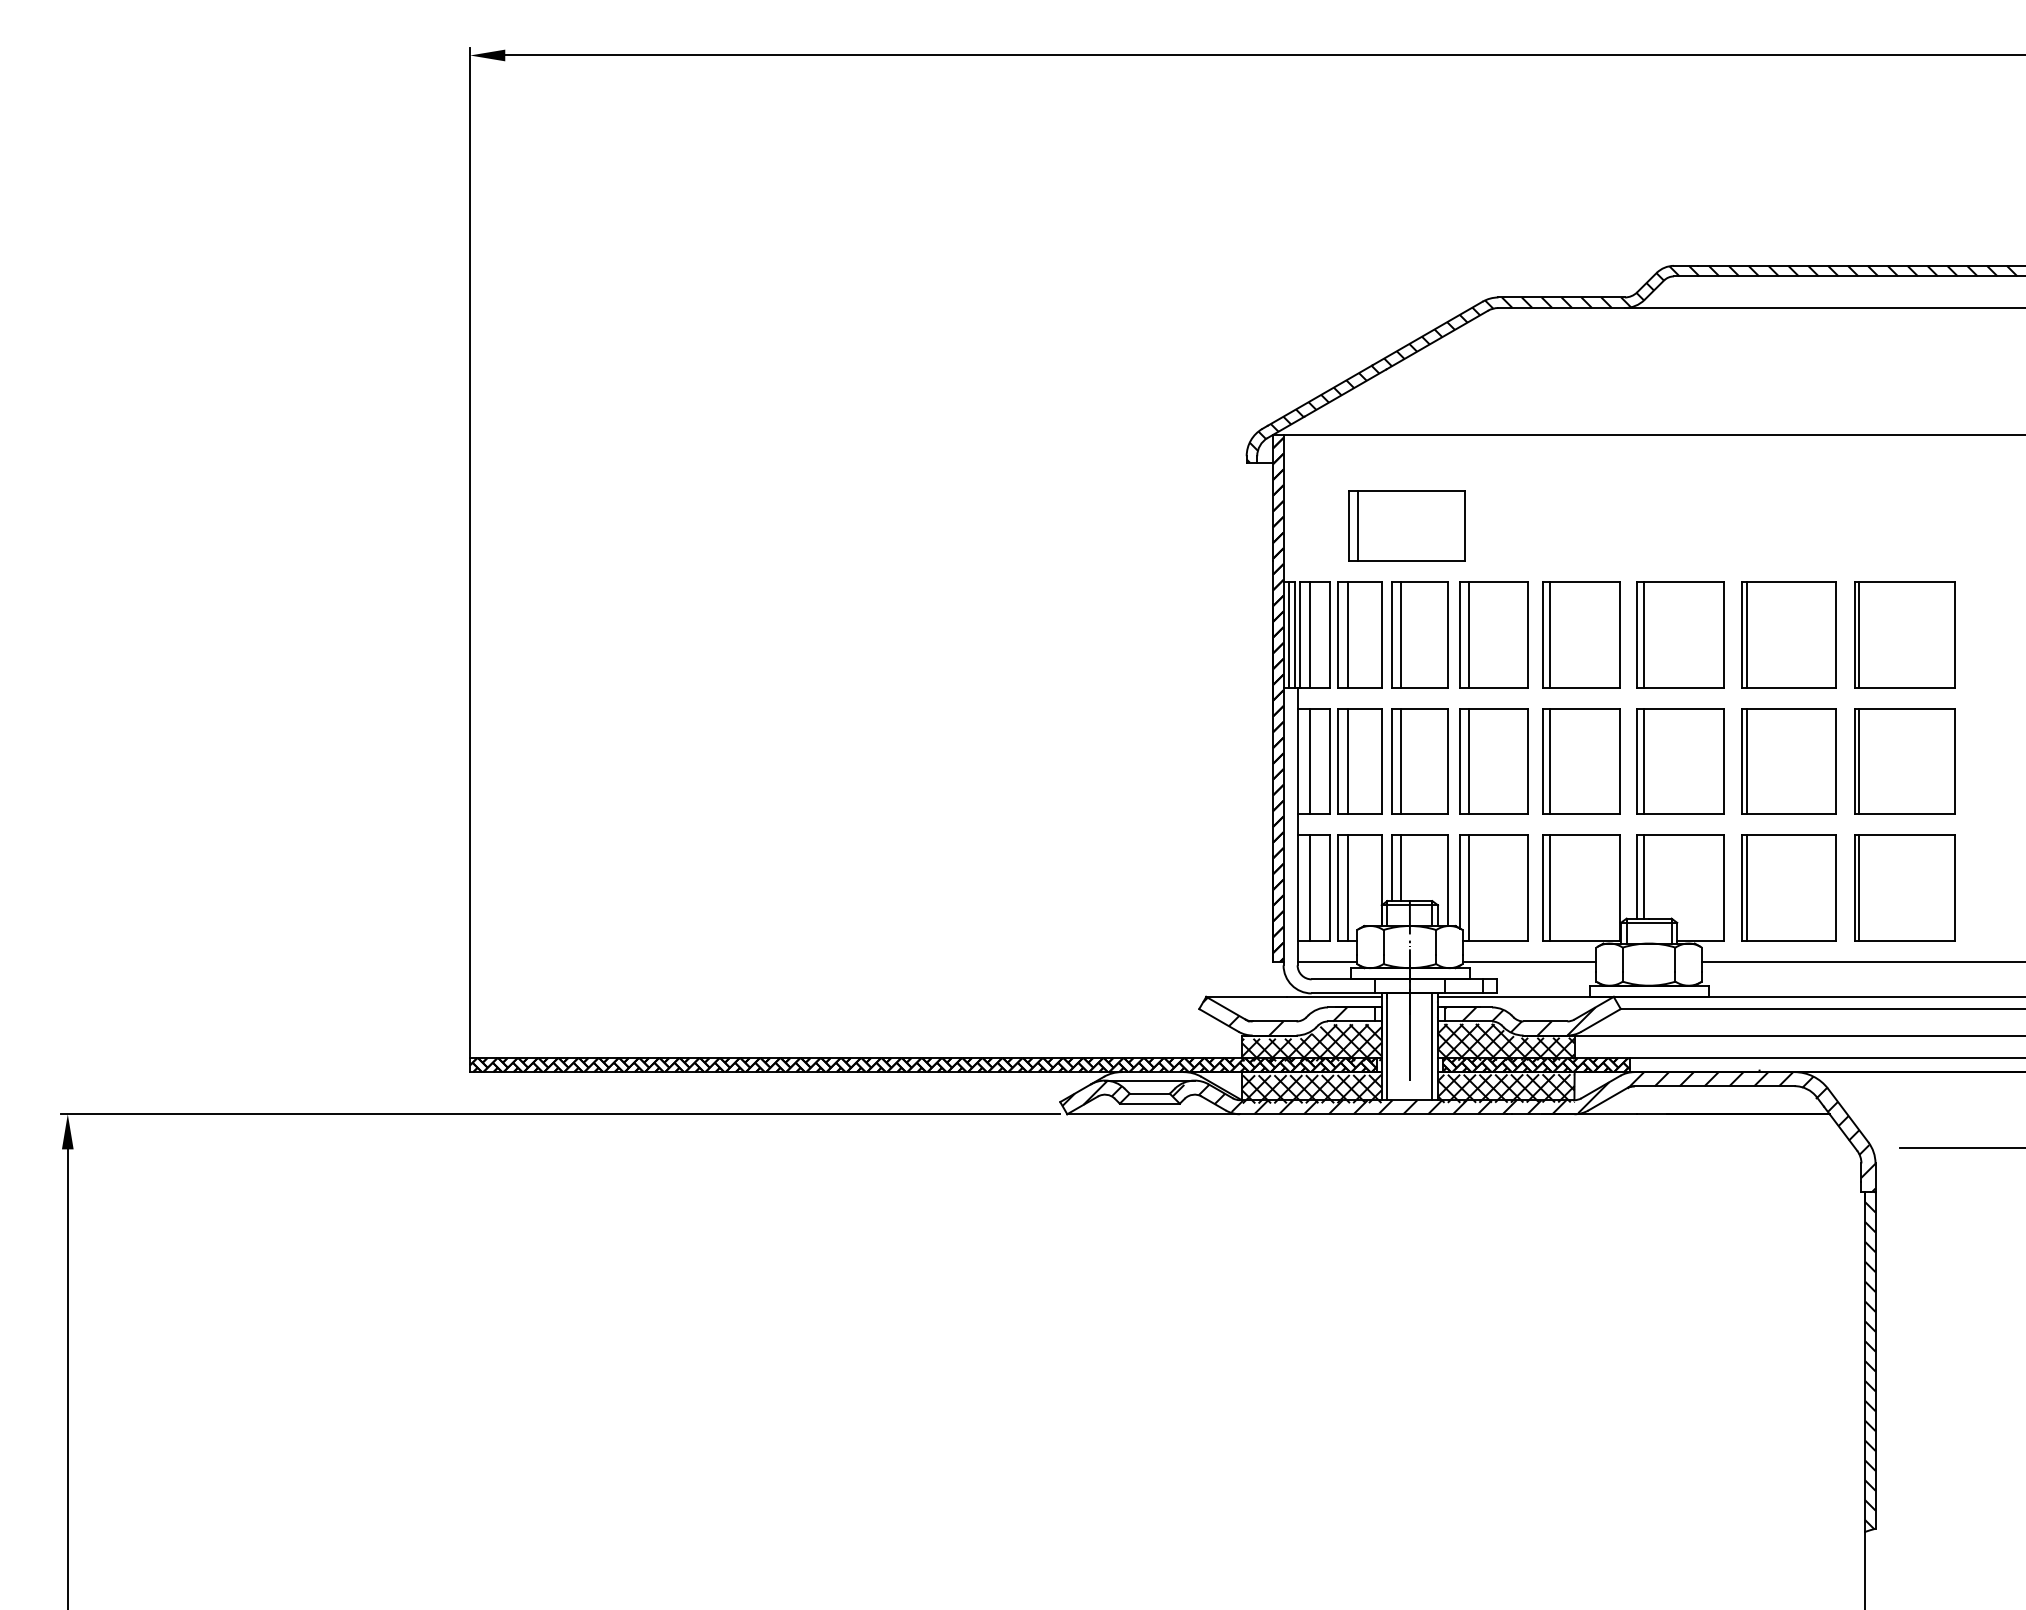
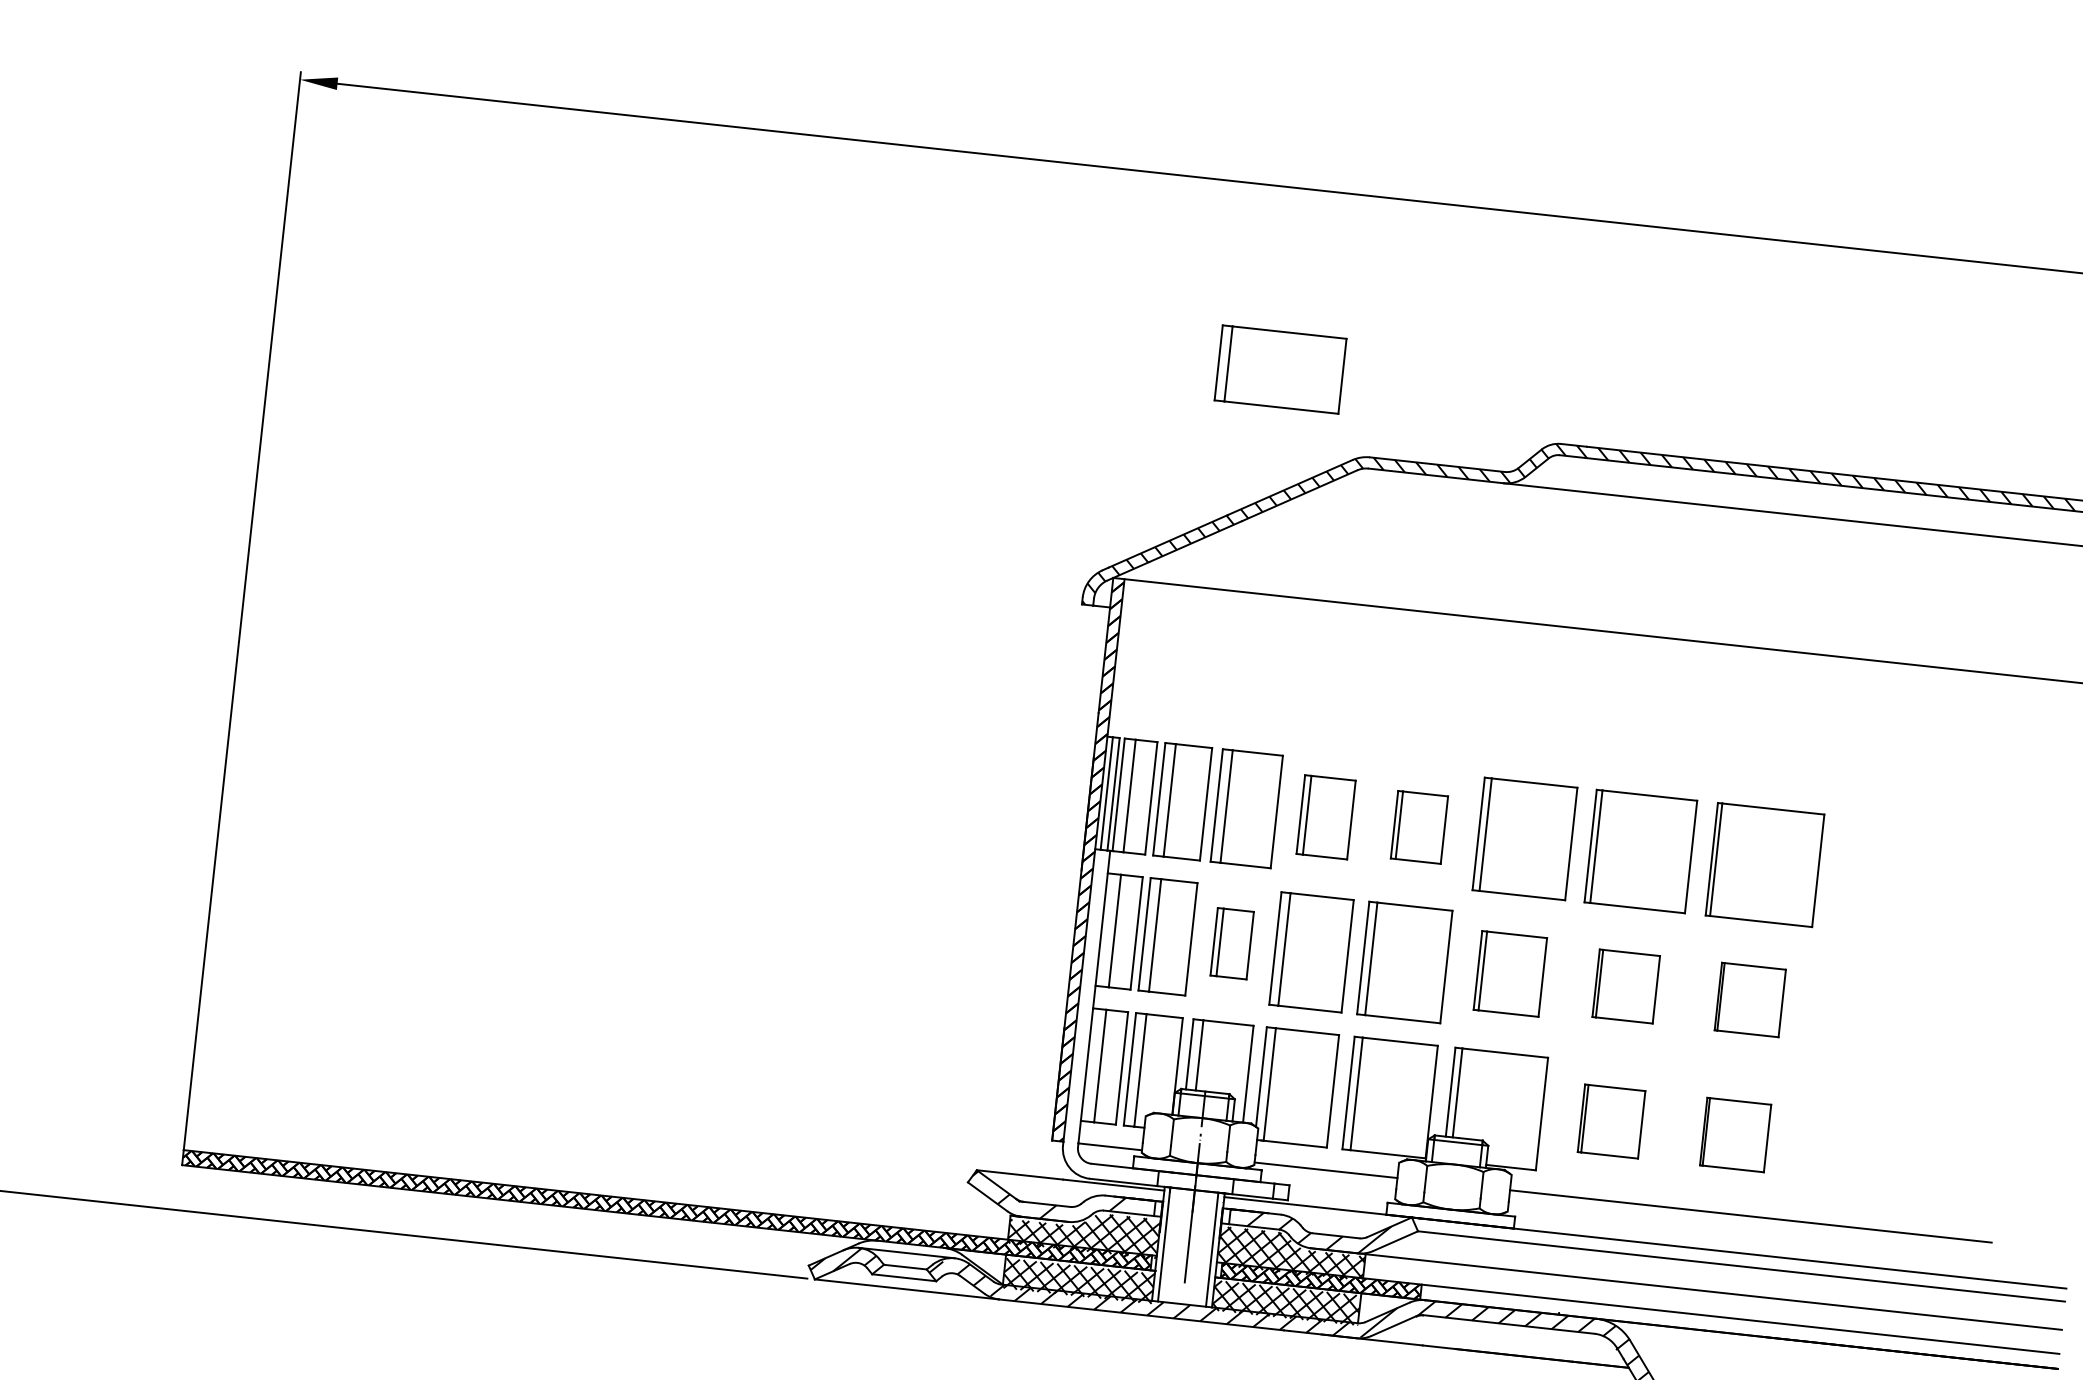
part: (1406, 525) -> (1280, 368), moved
part: (1493, 634) -> (1325, 816), size x0.7
part: (1581, 634) -> (1419, 826), size x0.6
part: (1419, 761) -> (1231, 943), size x0.6
part: (1680, 761) -> (1510, 973), size x0.7
part: (1788, 761) -> (1625, 986), size x0.6
part: (1904, 761) -> (1749, 999), size x0.6
part: (1788, 887) -> (1611, 1120), size x0.6
part: (1904, 887) -> (1735, 1134), size x0.6

